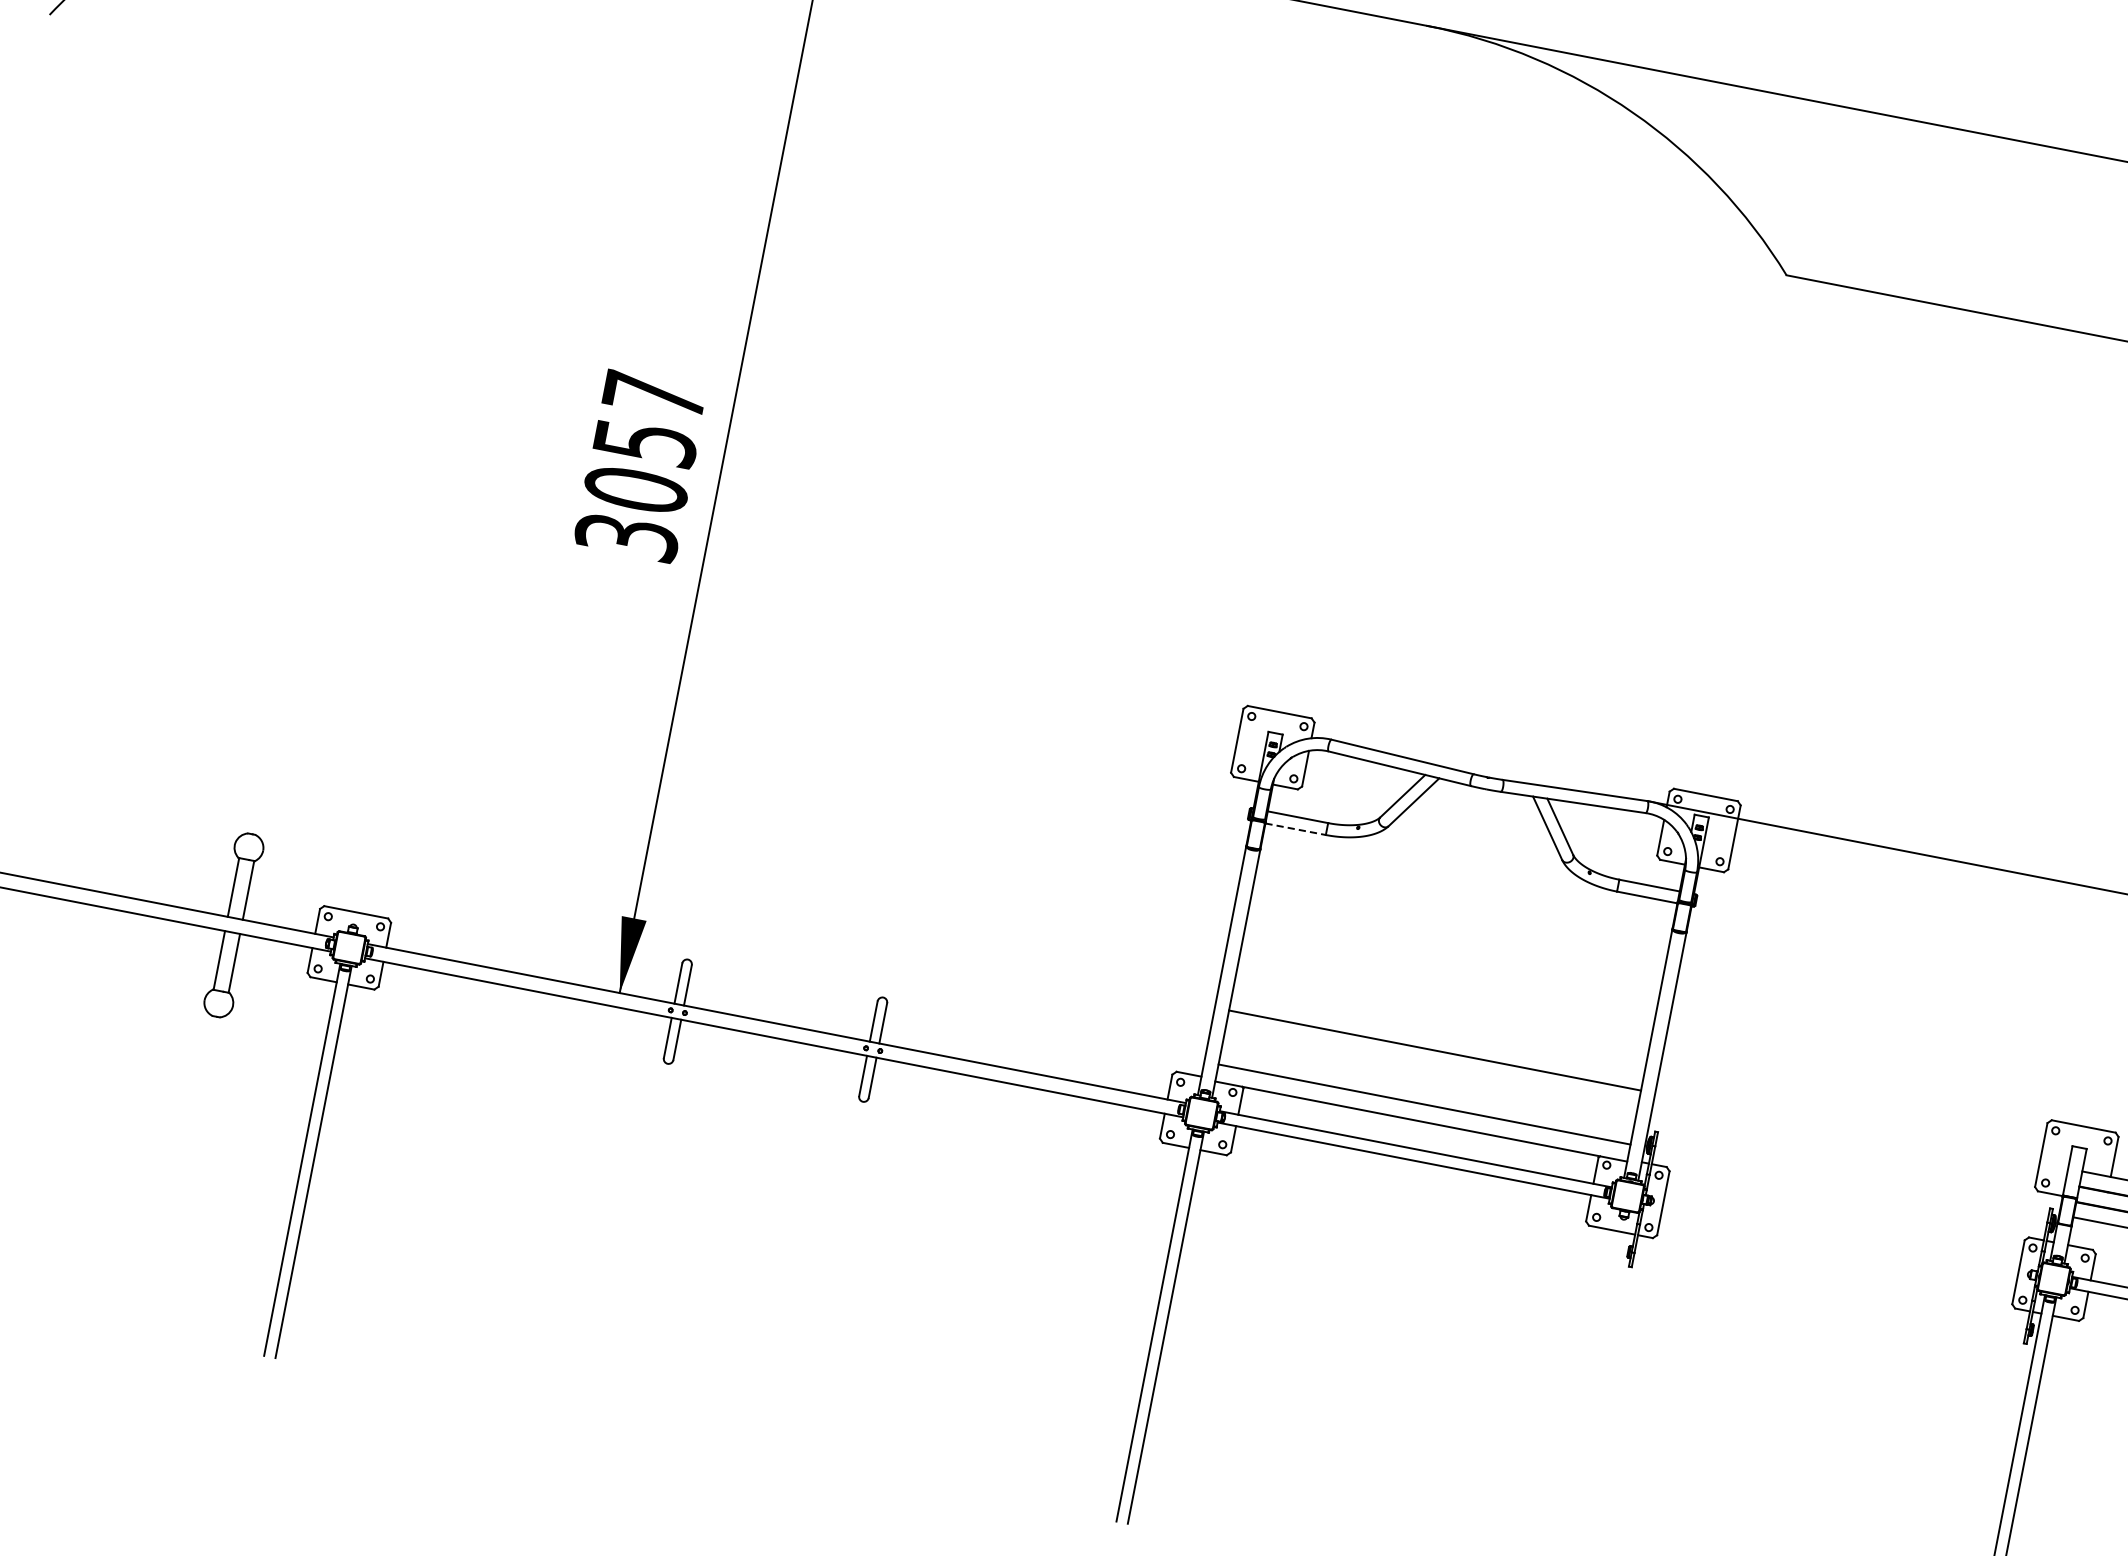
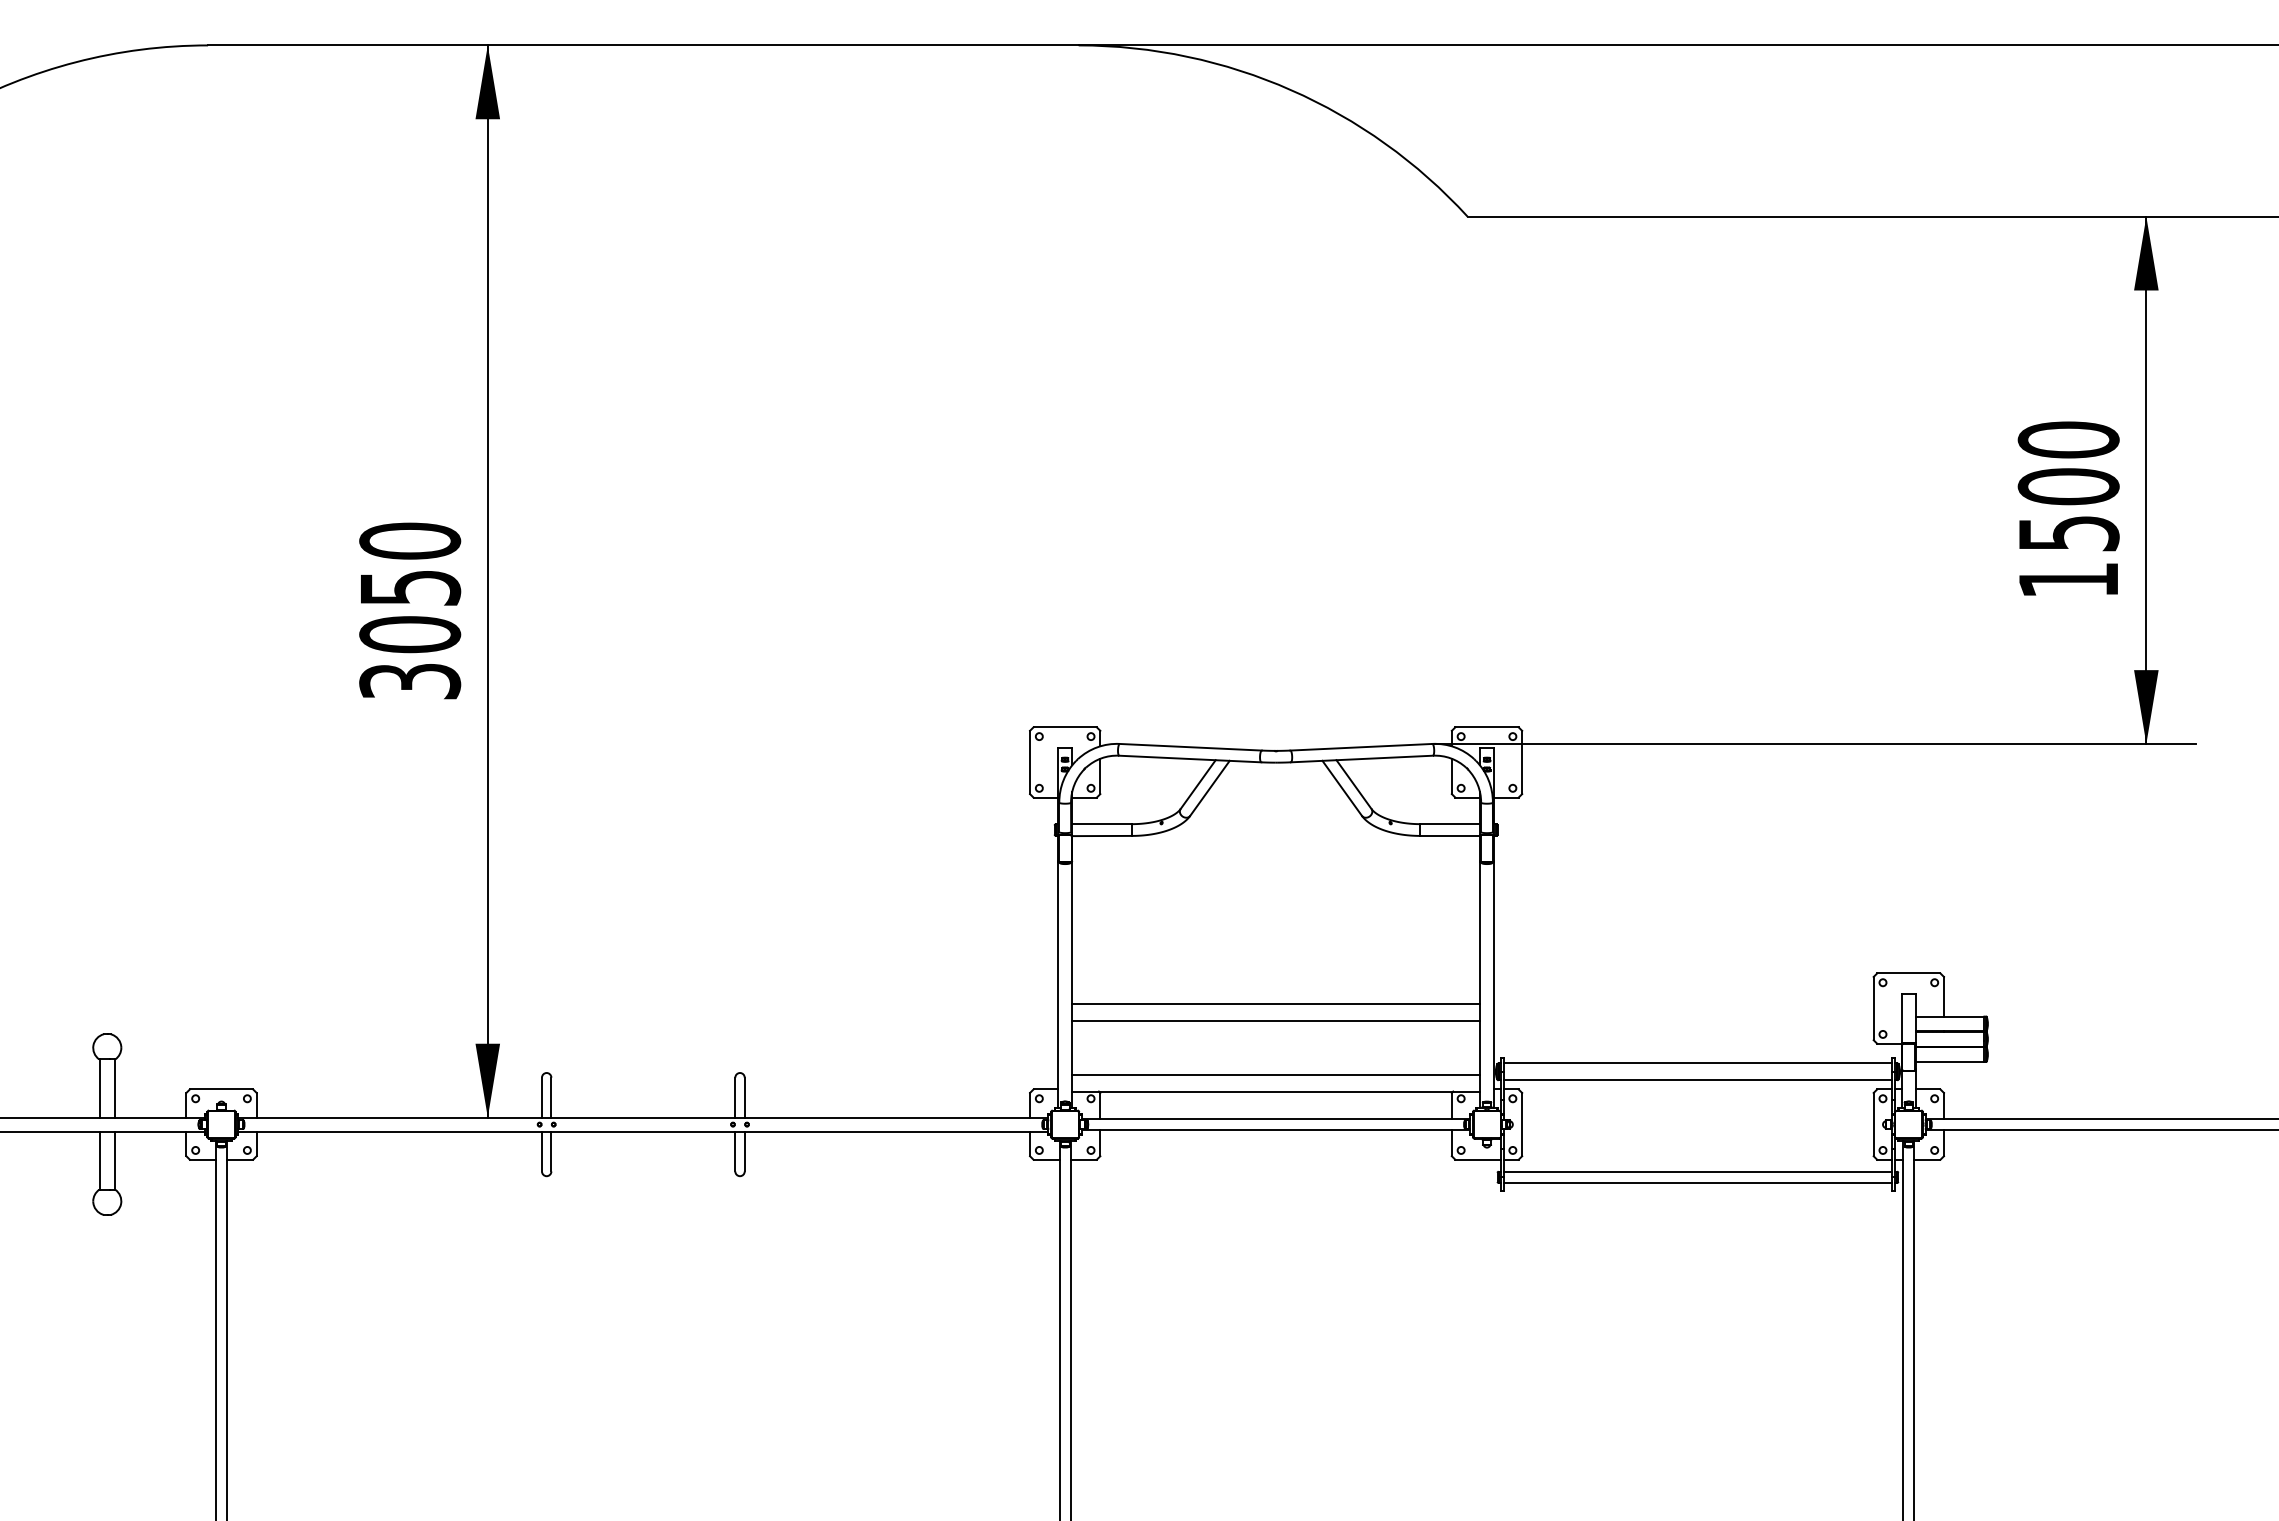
text: (654, 394) -> (410, 540), 3057 -> 3050
line: (1295, 829) -> (1102, 836), dashed -> solid
line: (1437, 1033) -> (1275, 1004), added
line: (1852, 1175) -> (1697, 1063), added
line: (1849, 1193) -> (1697, 1080), added
line: (1831, 1285) -> (1697, 1171), added
line: (1829, 1296) -> (1697, 1182), added

